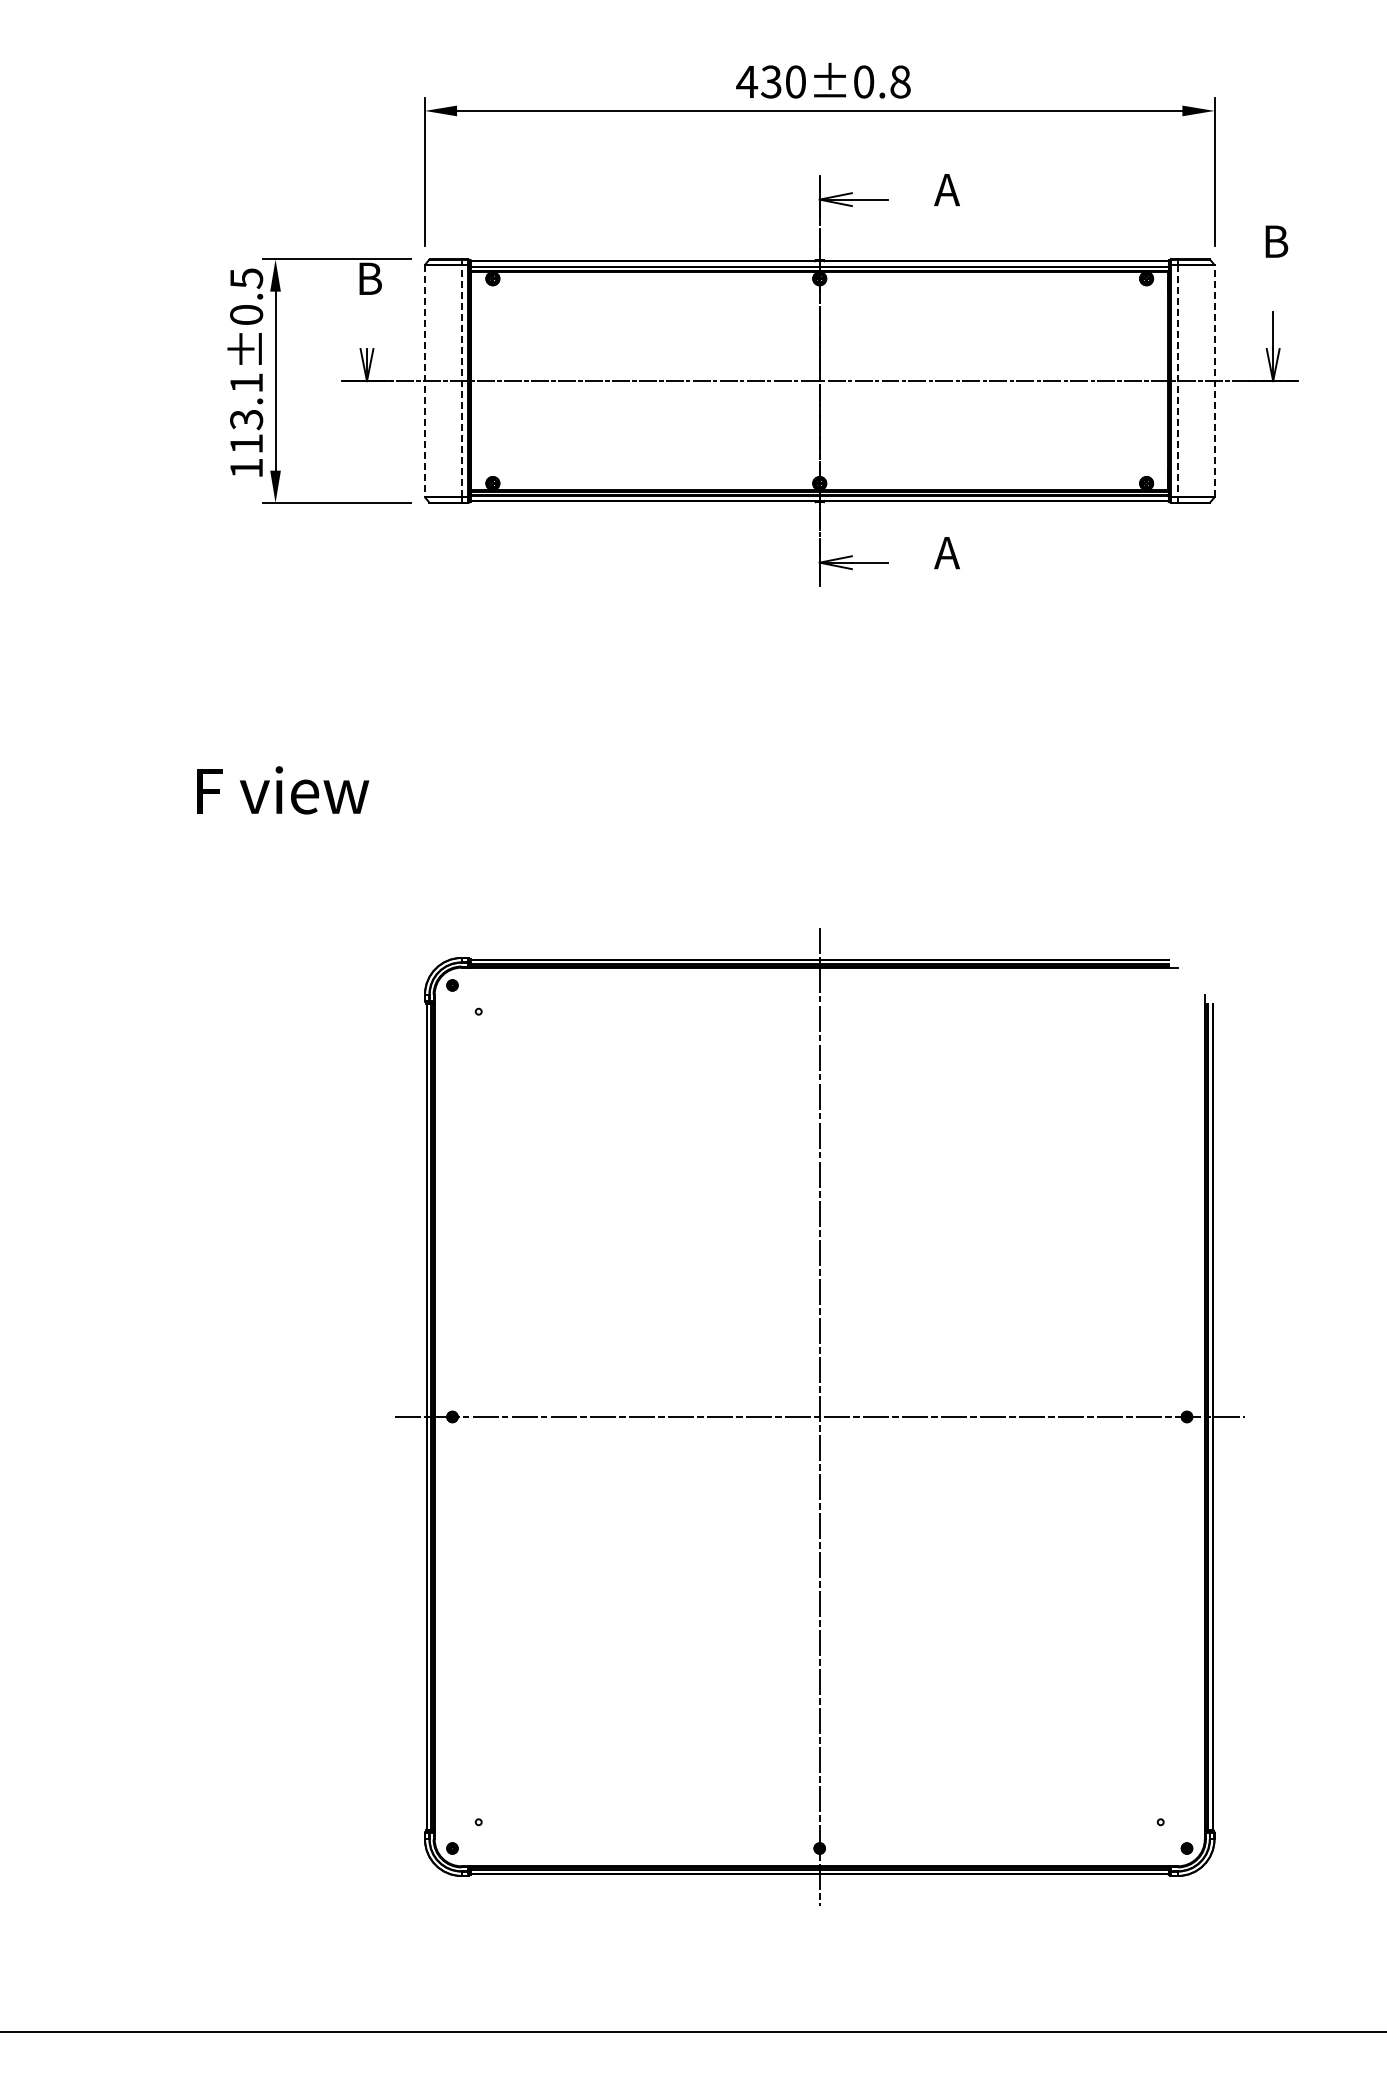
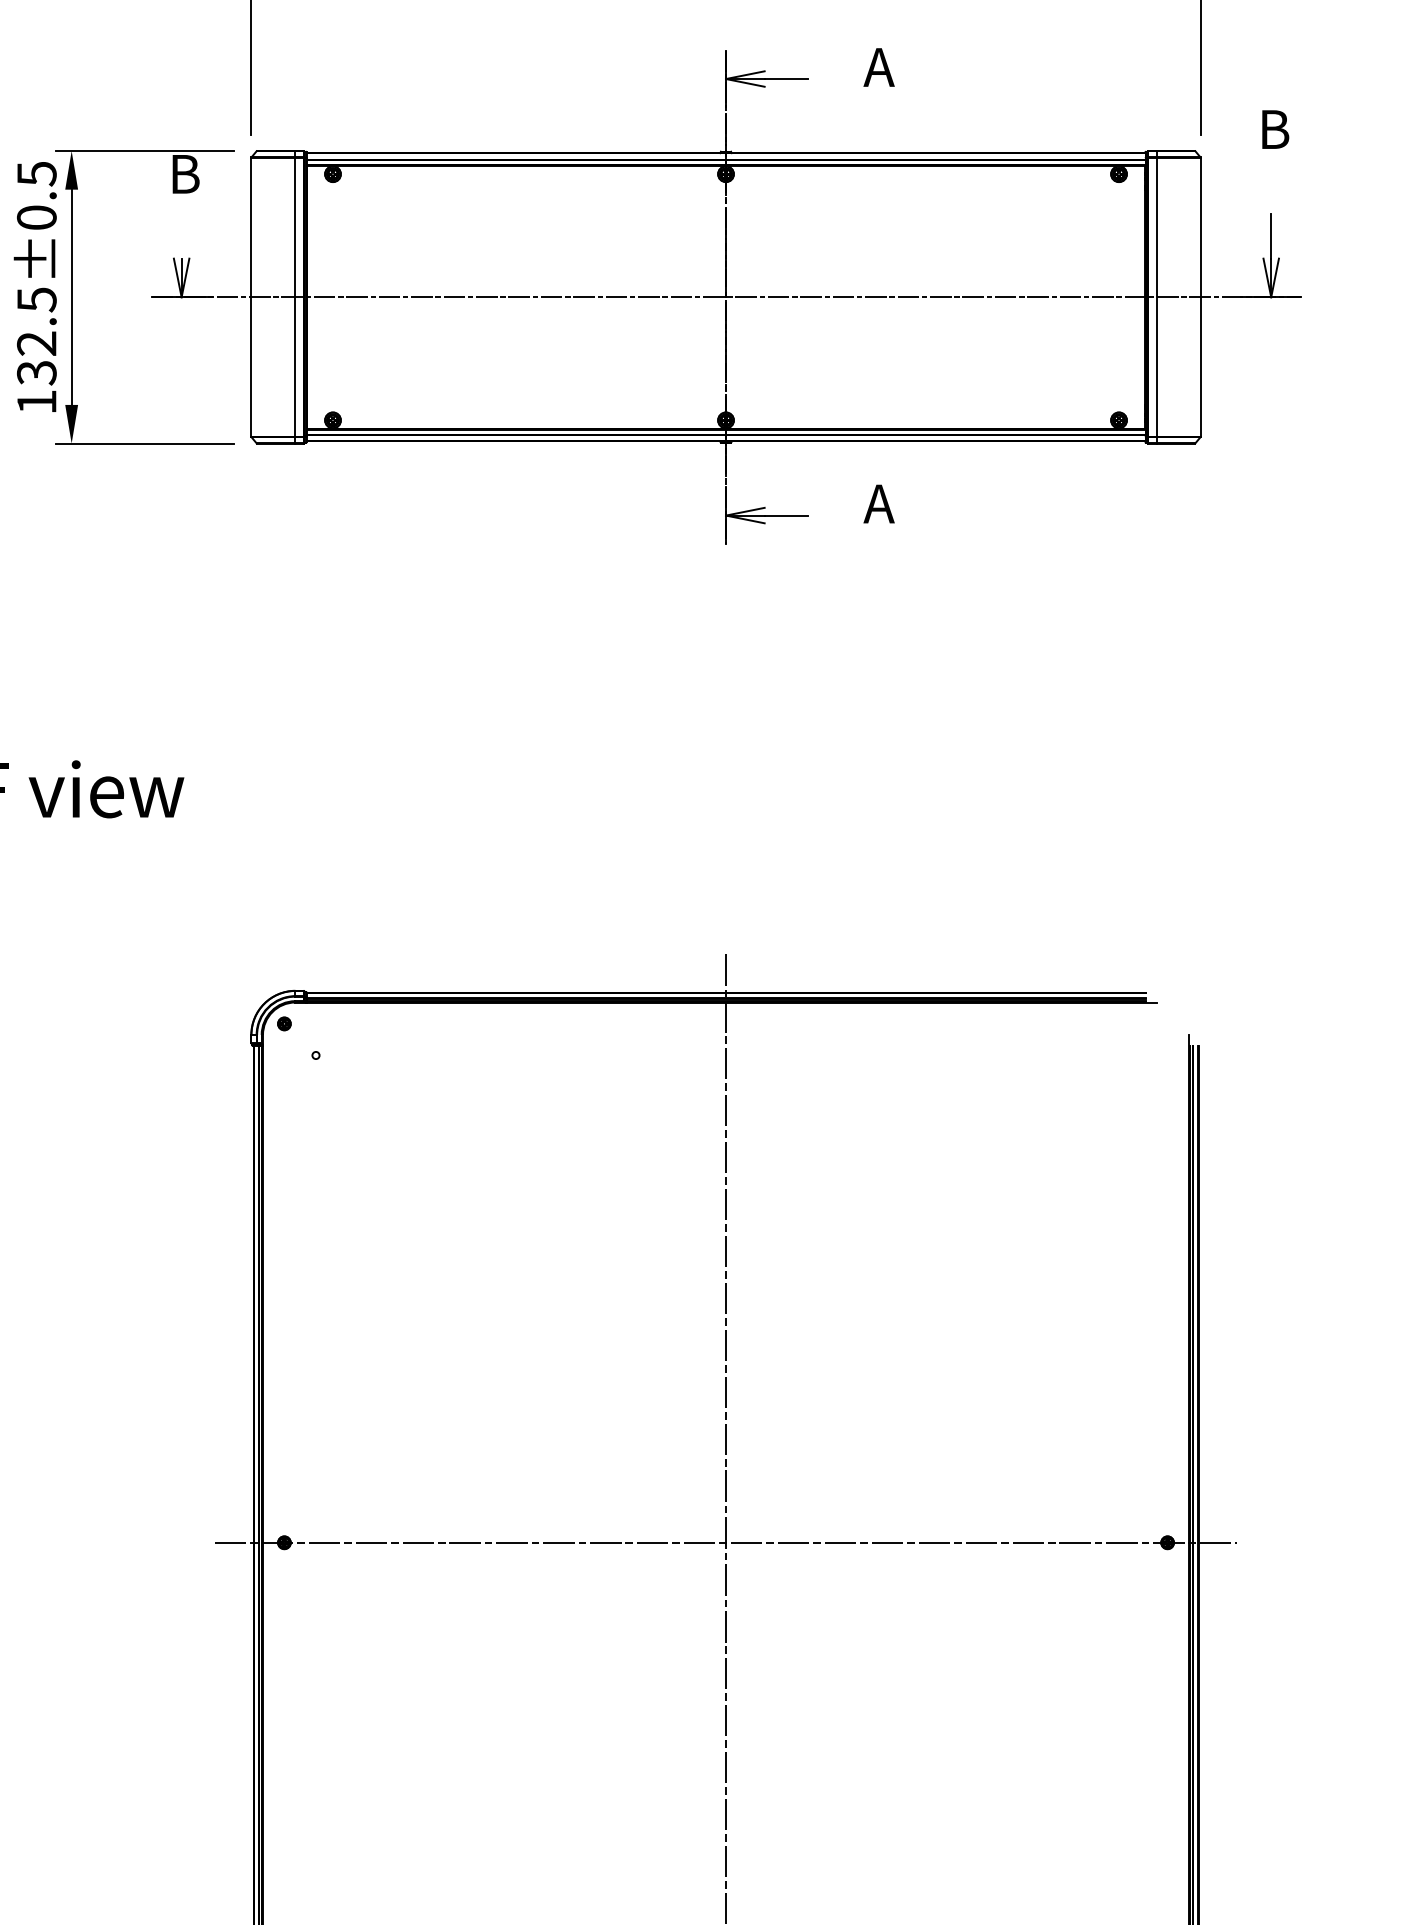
line: (424, 381) -> (250, 297), dashed -> solid
line: (461, 381) -> (295, 297), dashed -> solid
line: (1177, 381) -> (1156, 297), dashed -> solid
line: (1214, 381) -> (1200, 297), dashed -> solid
text: (246, 413) -> (36, 336), 113.1±0.5 -> 132.5±0.5

